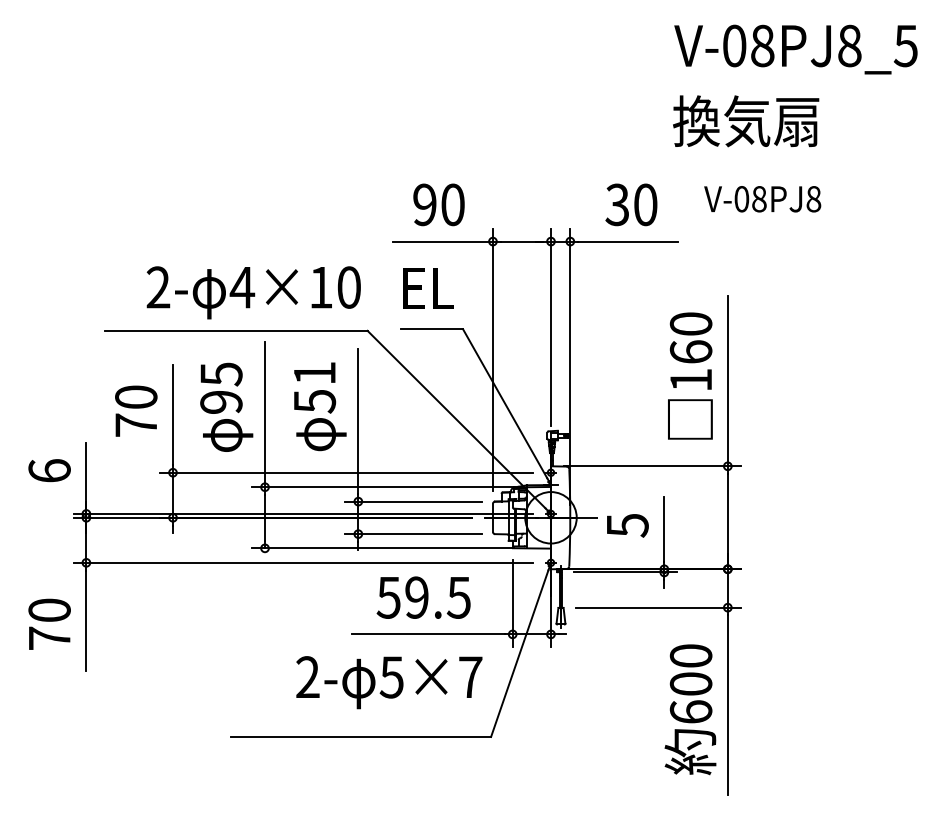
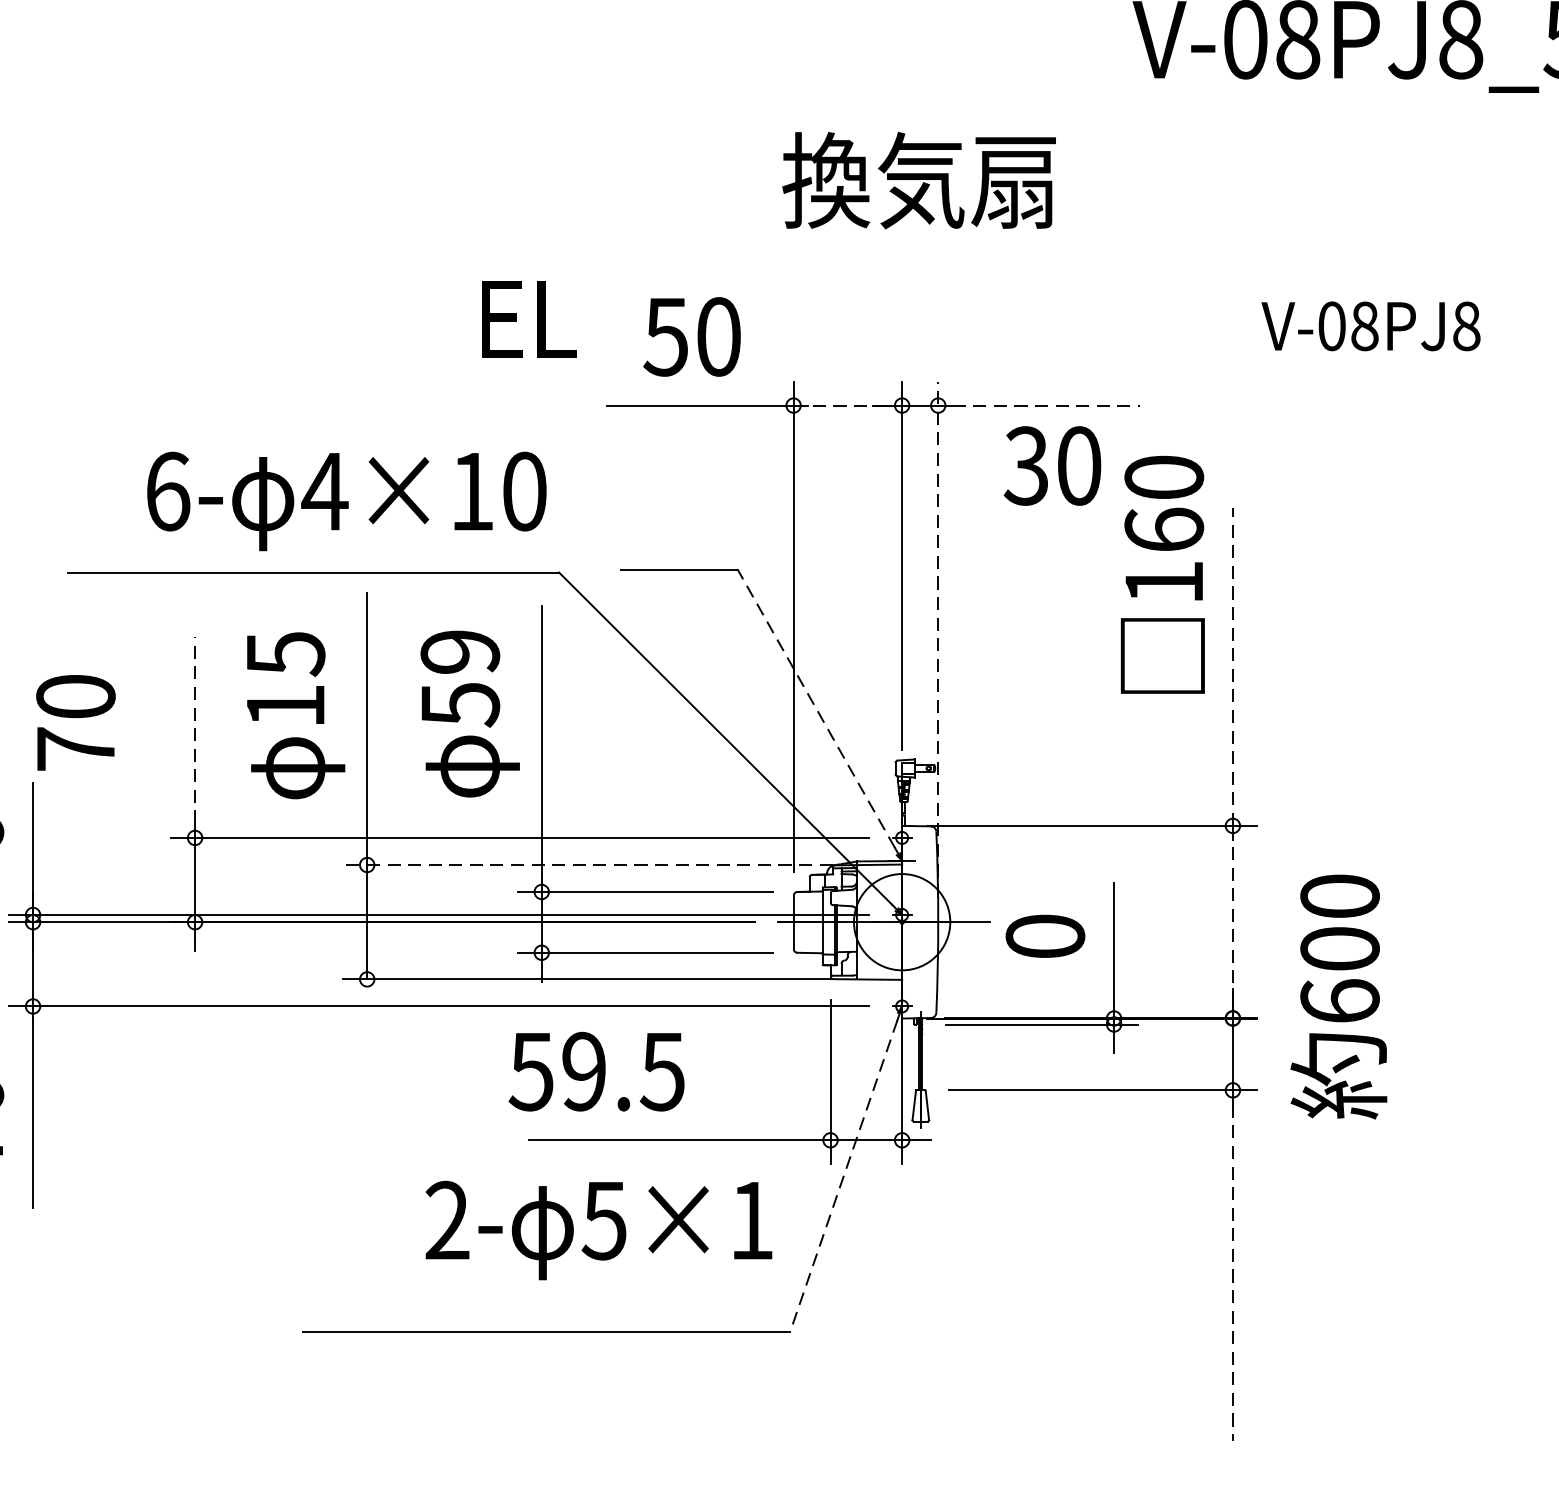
text: (746, 121) -> (919, 180), moved
text: (762, 199) -> (1370, 326), moved
text: (424, 204) -> (665, 336), 90 -> 50
text: (631, 204) -> (1052, 465), moved
line: (521, 241) -> (846, 405), solid -> dashed
line: (627, 241) -> (1045, 405), solid -> dashed
text: (158, 287) -> (167, 491), 2- -> 6-
text: (428, 288) -> (528, 319), moved
line: (570, 366) -> (938, 639), solid -> dashed
text: (314, 373) -> (459, 652), 51 -> 59
text: (690, 375) -> (1163, 573), moved
line: (727, 380) -> (1232, 665), solid -> dashed
text: (221, 402) -> (285, 706), 95 -> 15
line: (504, 403) -> (815, 708), solid -> dashed
text: (136, 410) -> (76, 721), moved
line: (173, 415) -> (196, 730), solid -> dashed
line: (383, 487) -> (588, 865), solid -> dashed
line: (727, 517) -> (1232, 921), solid -> dashed
text: (627, 525) -> (1045, 936), 5 -> 0
text: (423, 597) -> (596, 1071), moved
line: (519, 654) -> (843, 1177), solid -> dashed
text: (470, 676) -> (751, 1219), 5×7 -> 5×1
line: (727, 705) -> (1232, 1273), solid -> dashed
text: (690, 709) -> (1338, 996), moved

